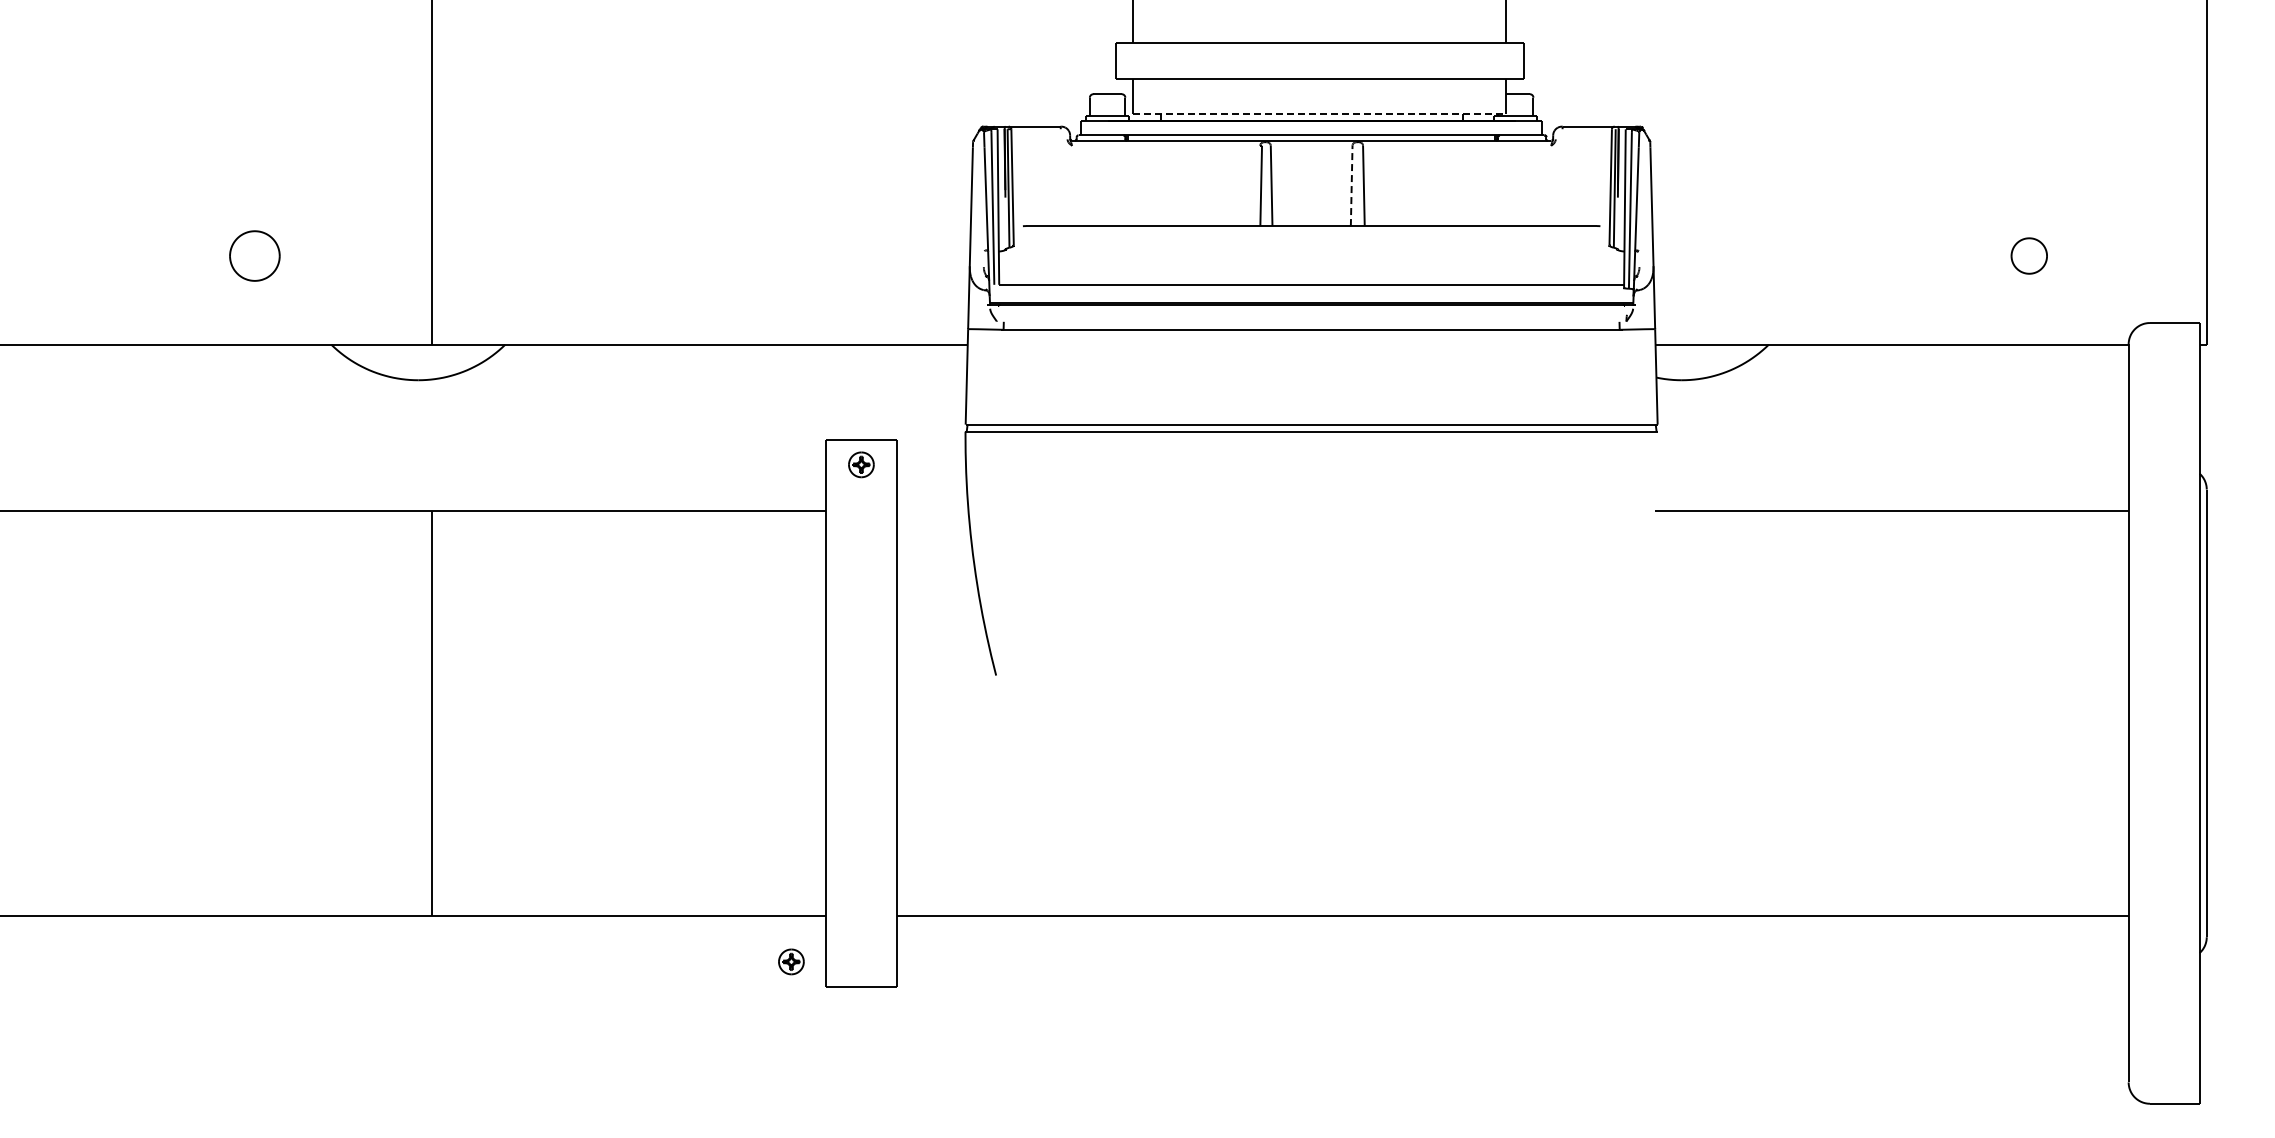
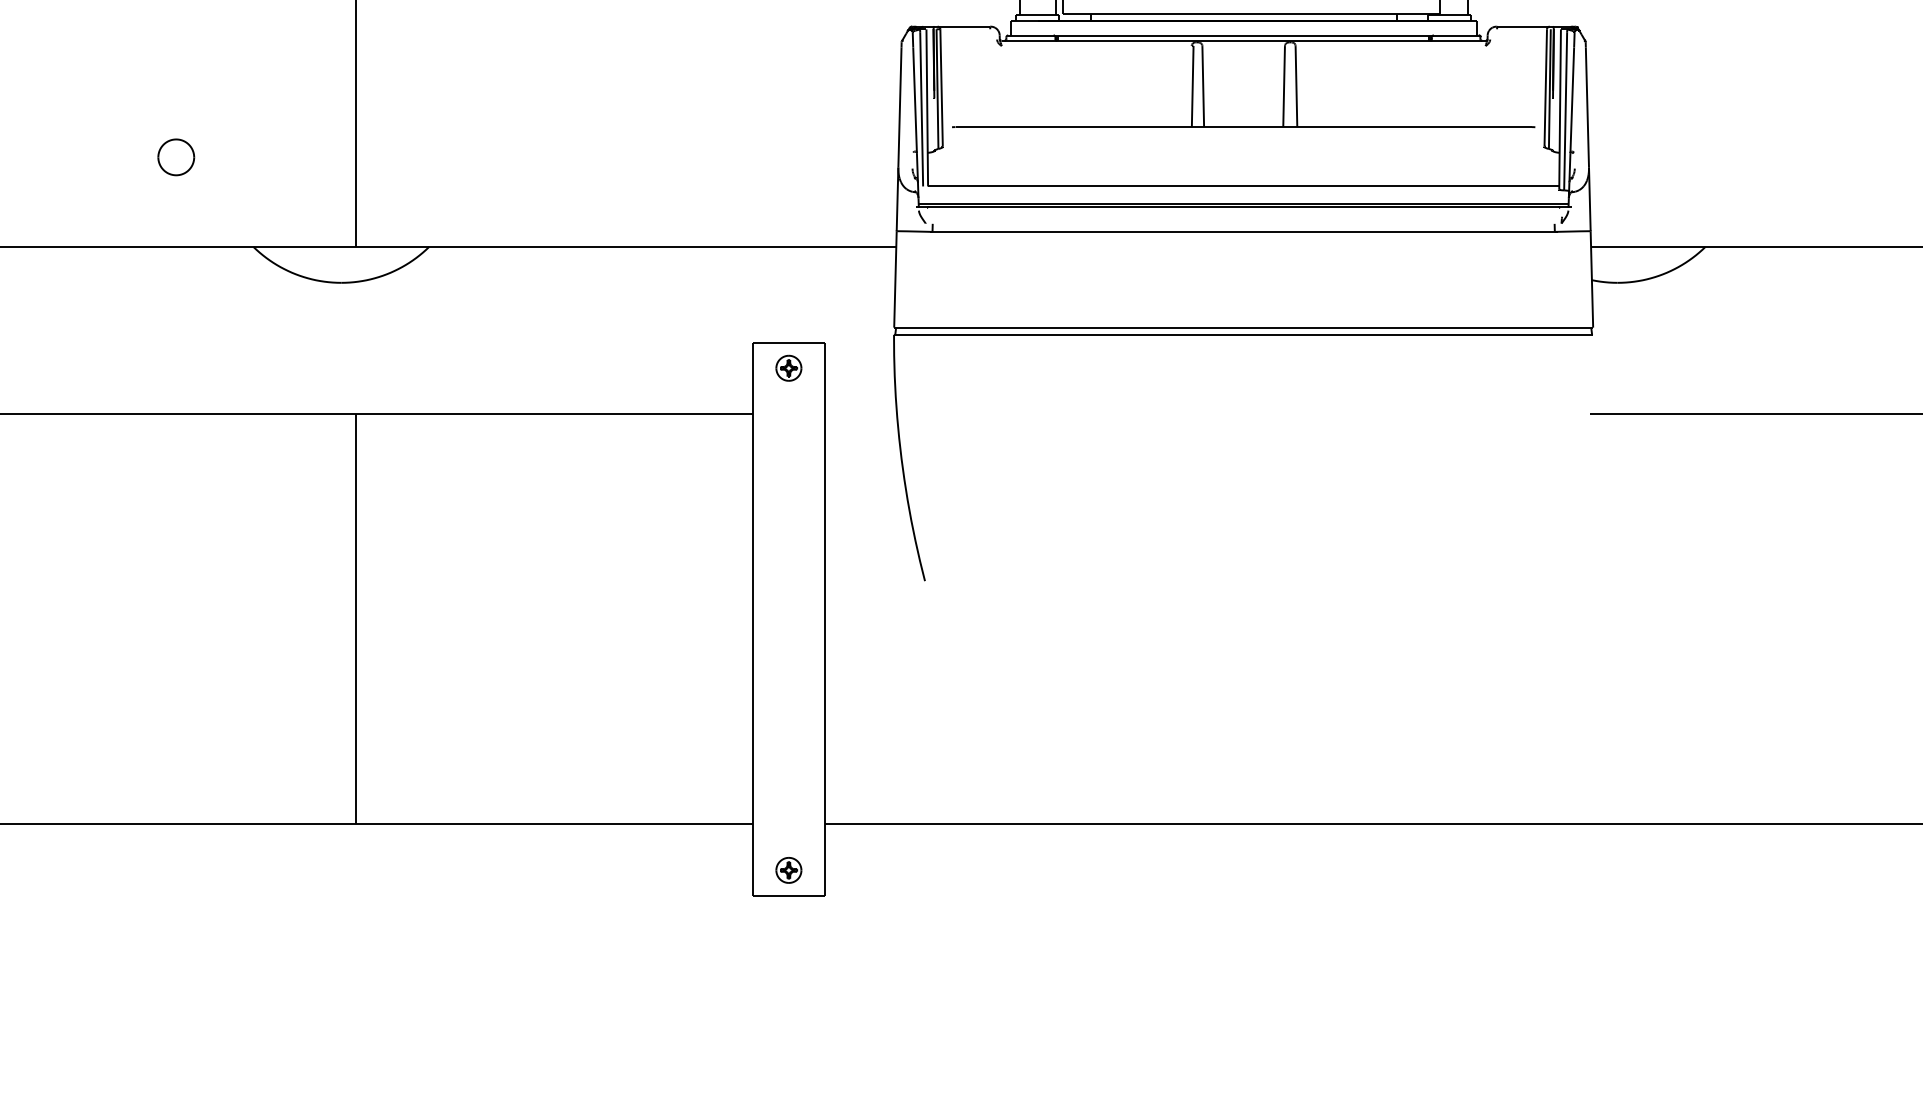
line: (1320, 114) -> (1252, 14), dashed -> solid
line: (1351, 185) -> (1283, 86), dashed -> solid
part: (254, 255) -> (175, 156), size x0.71
part: (791, 961) -> (788, 869), moved

